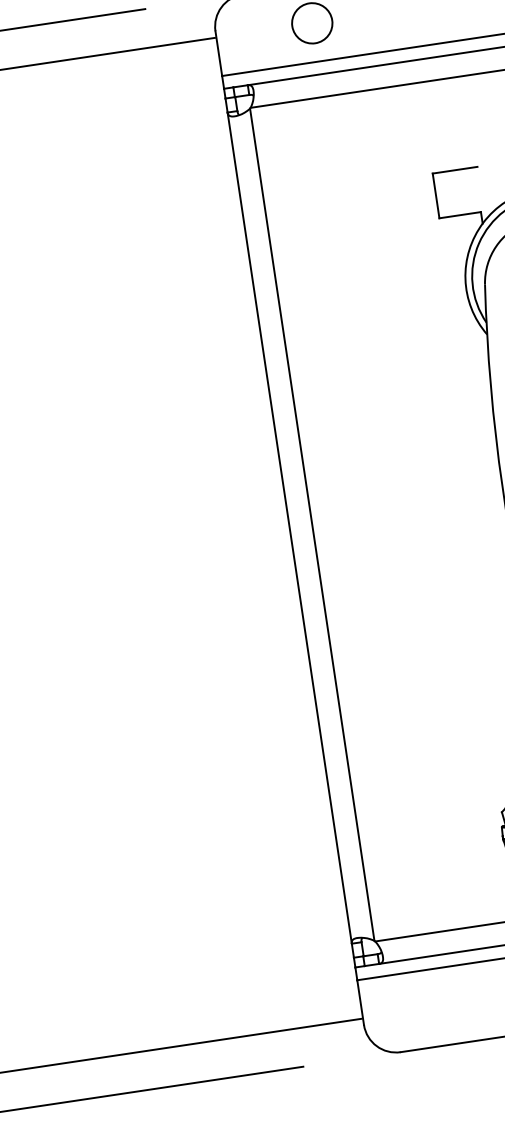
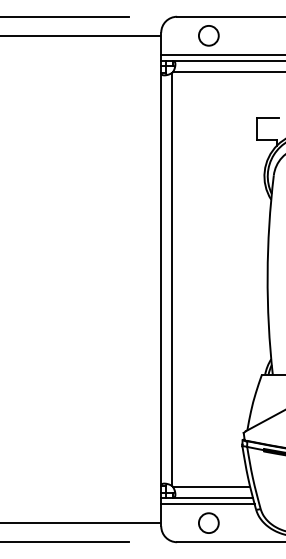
circle: (457, 1003) -> (208, 522), added

